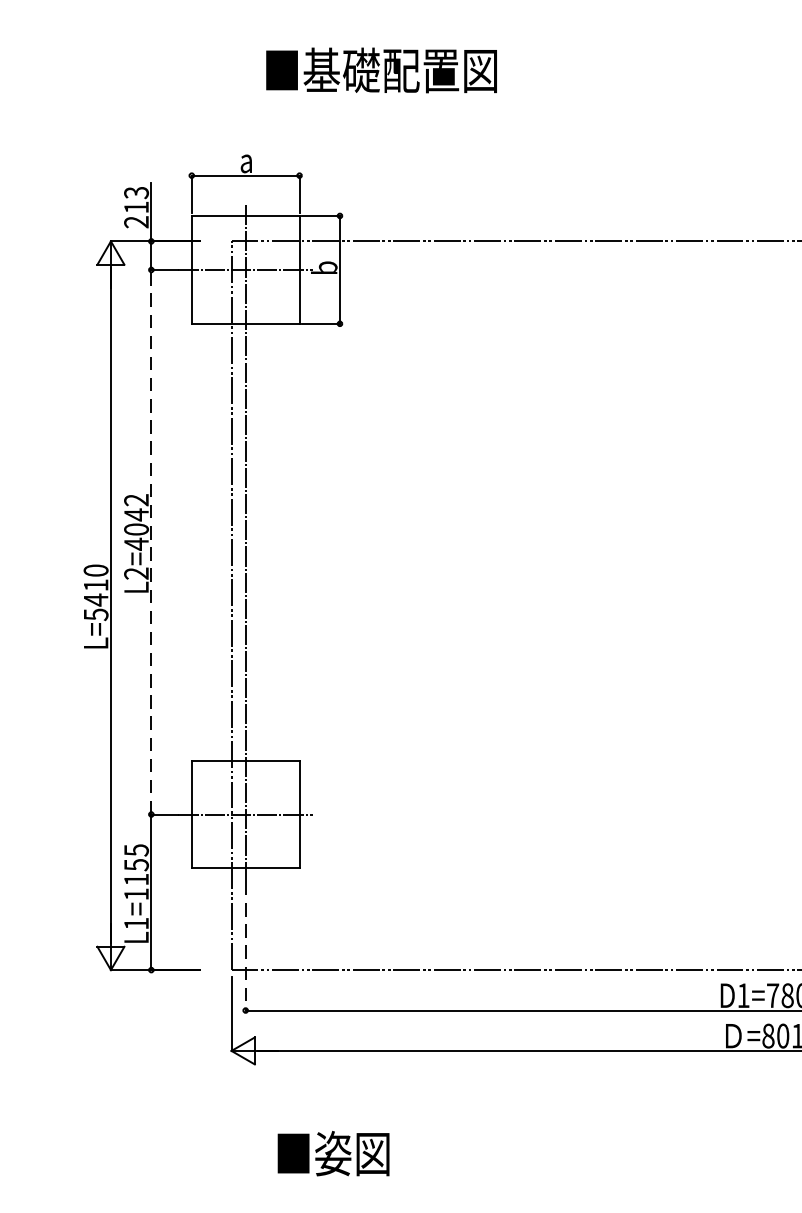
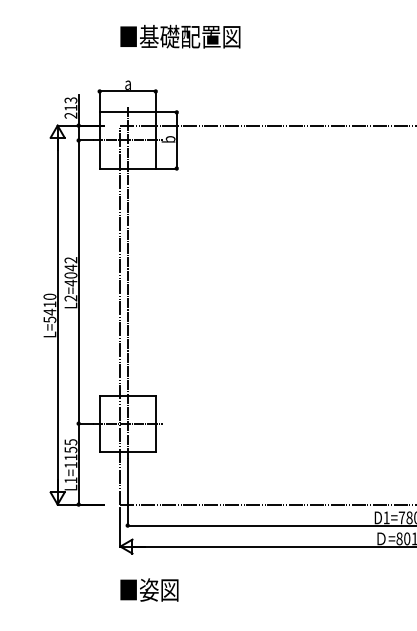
text: (381, 69) -> (180, 36), moved
line: (150, 543) -> (78, 282), dashed -> solid
line: (245, 946) -> (127, 492), dashed -> solid
text: (333, 1152) -> (149, 589), moved

